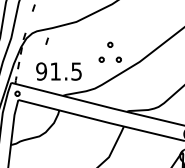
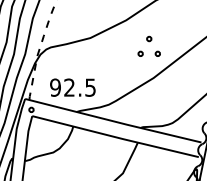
part: (46, 40) -> (42, 37), moved
part: (109, 51) -> (148, 45), moved
text: (55, 71) -> (69, 87), 91.5 -> 92.5

